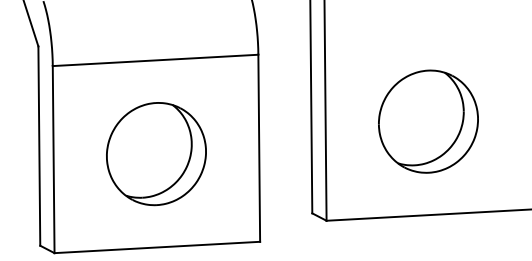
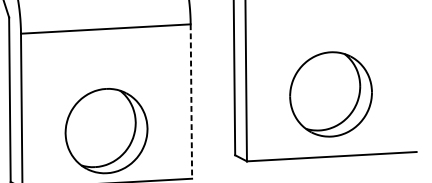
part: (428, 121) -> (331, 94), moved
line: (259, 148) -> (191, 101), solid -> dashed
part: (156, 154) -> (106, 131), moved

